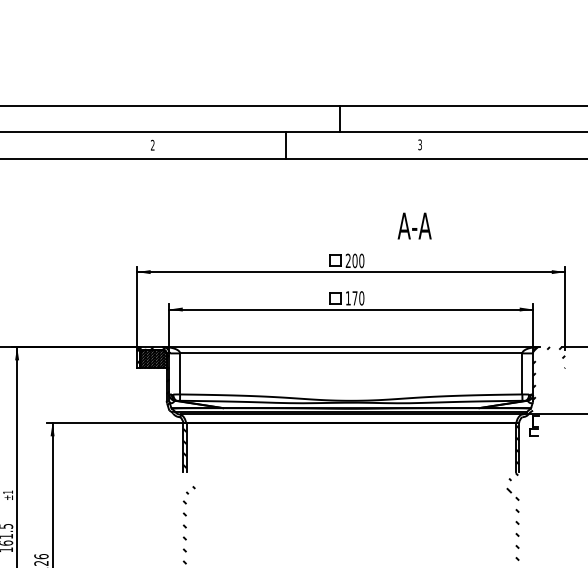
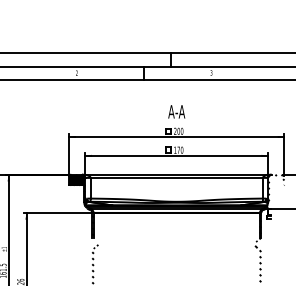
text: (414, 225) -> (176, 111), moved

